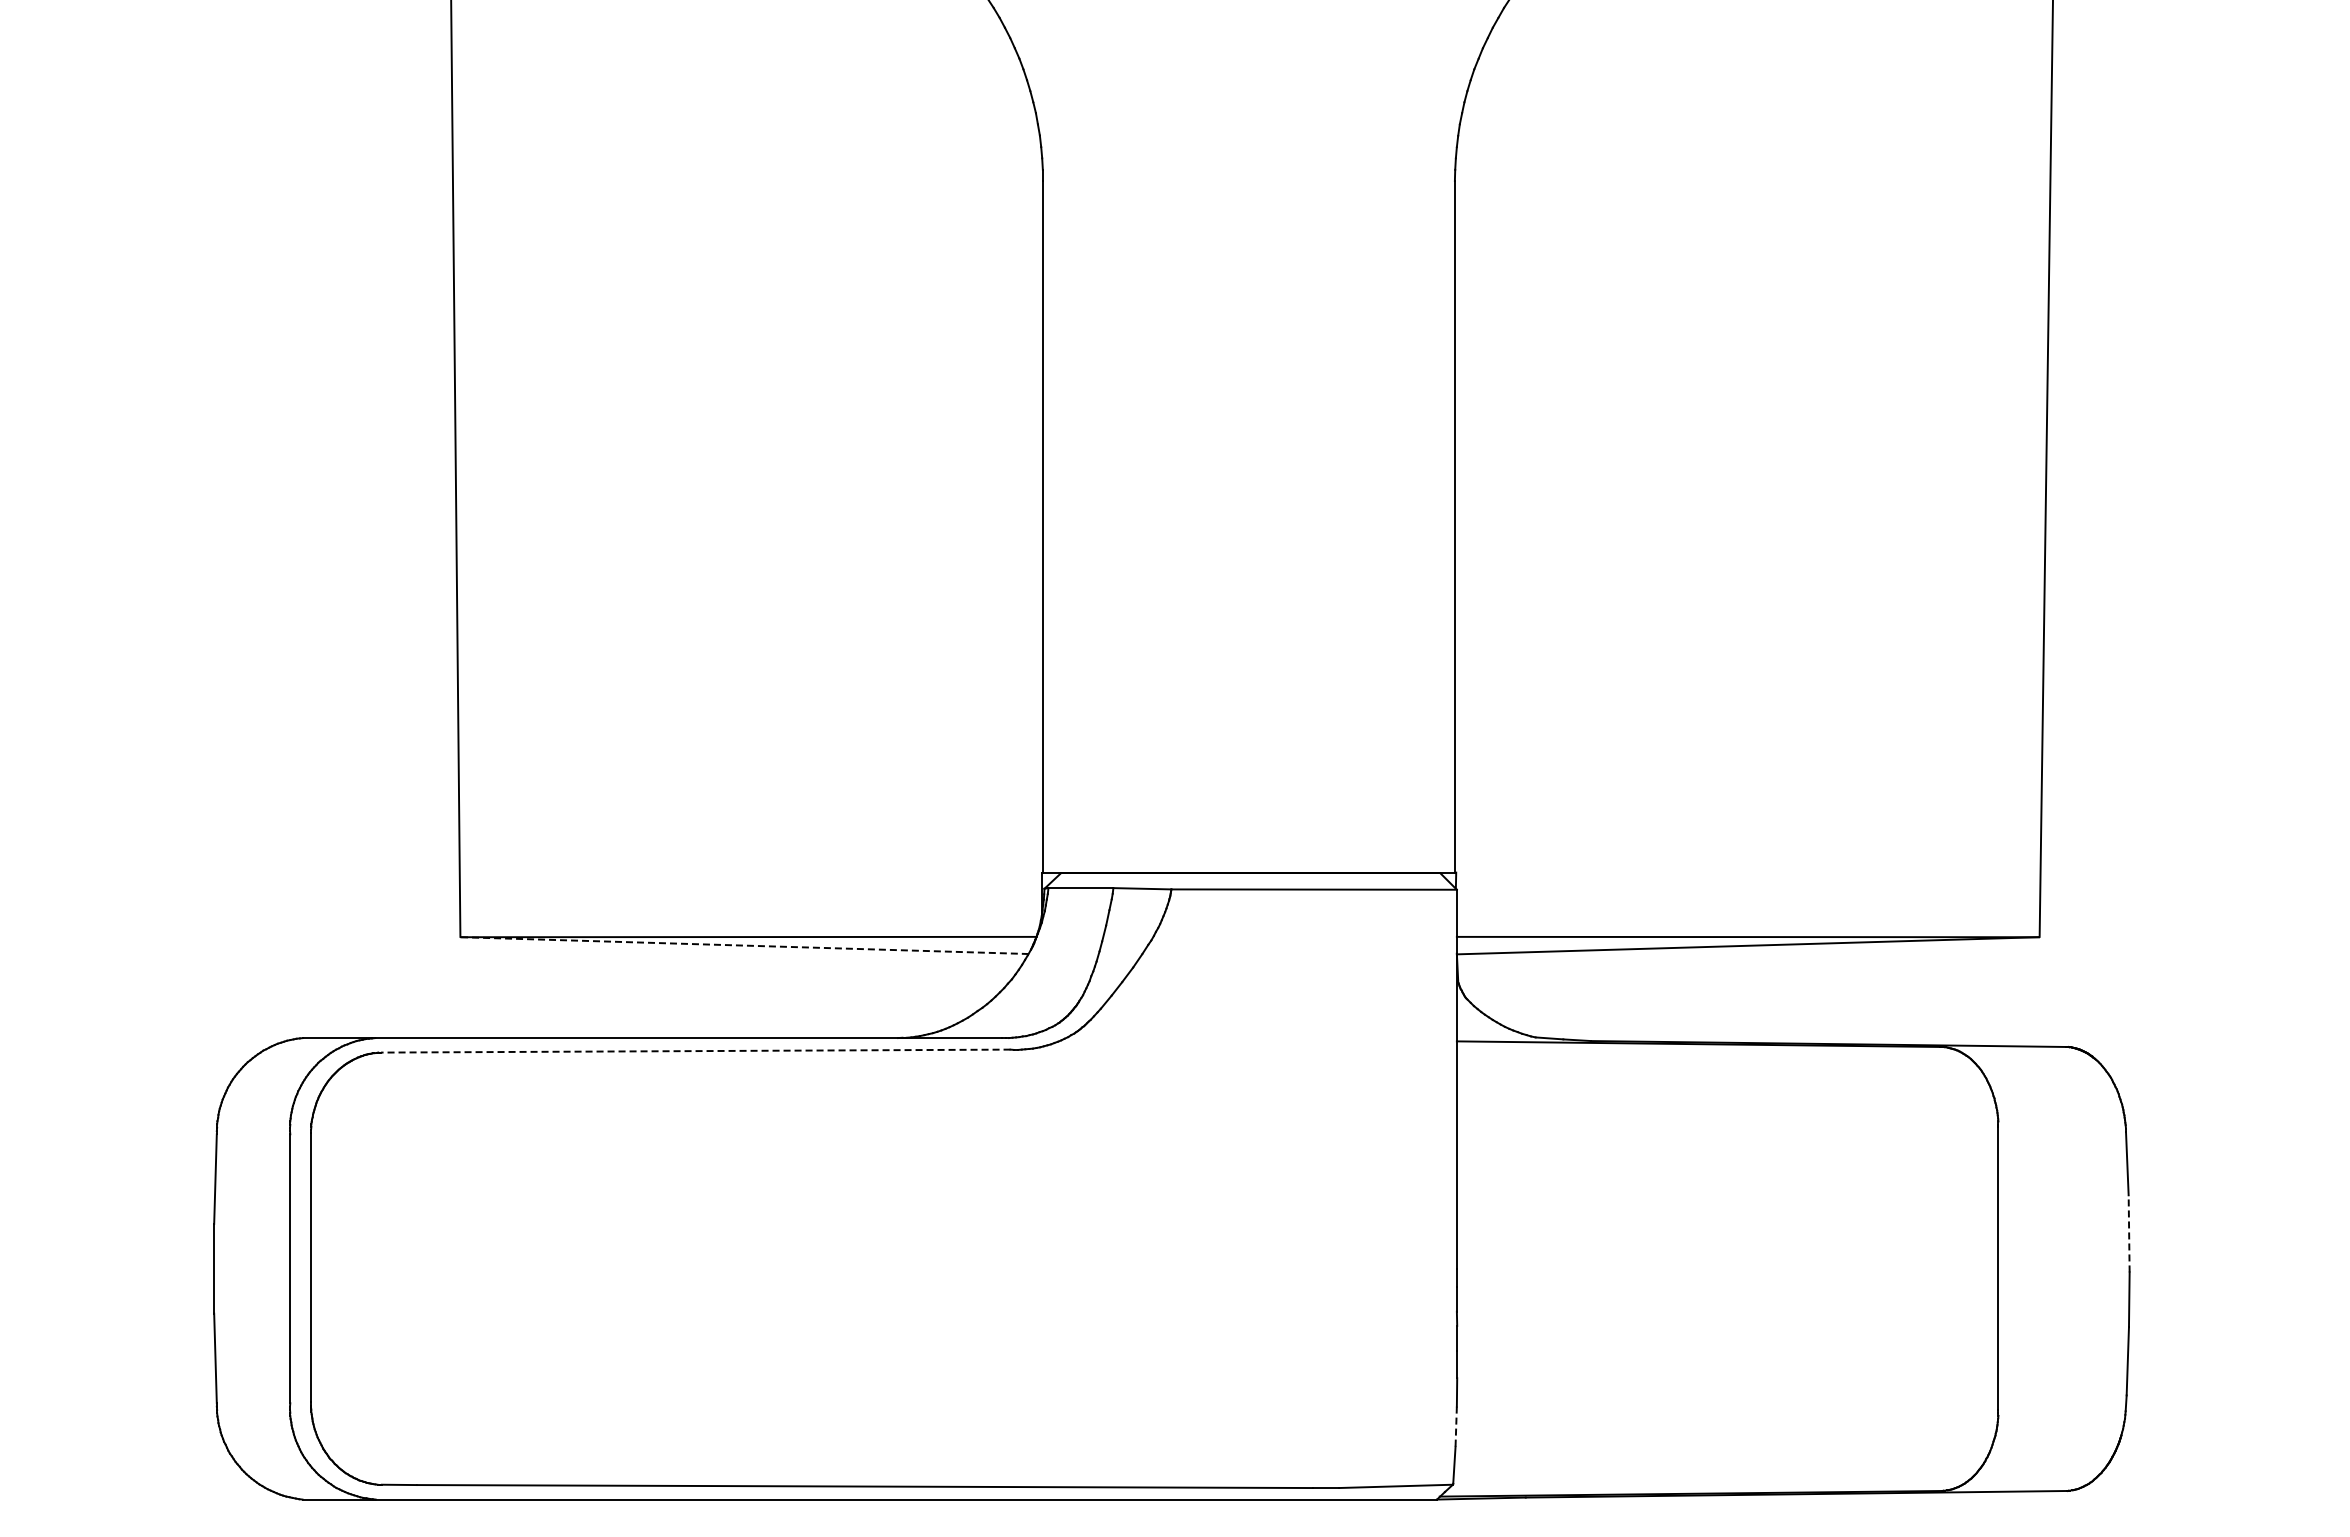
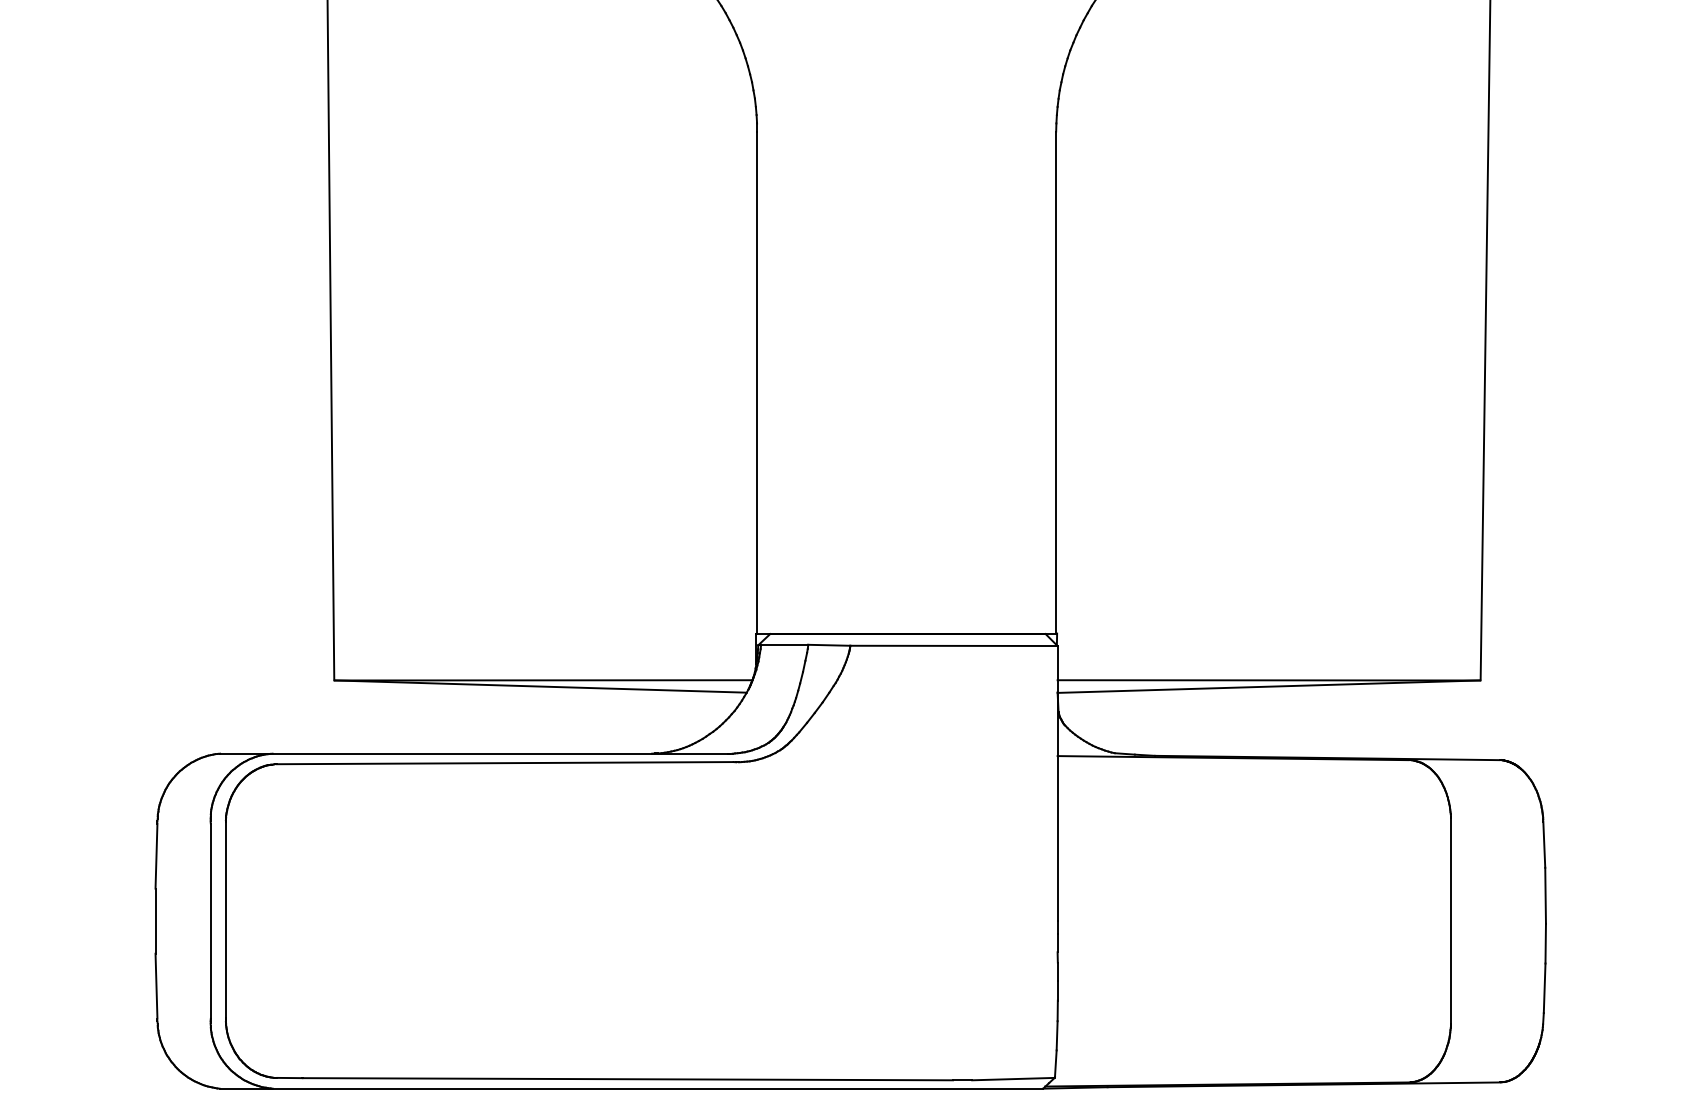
line: (744, 945) -> (540, 686), dashed -> solid
line: (695, 1051) -> (504, 763), dashed -> solid
line: (2129, 1233) -> (1545, 895), dashed -> solid
line: (1456, 1427) -> (1057, 1036), dashed -> solid

